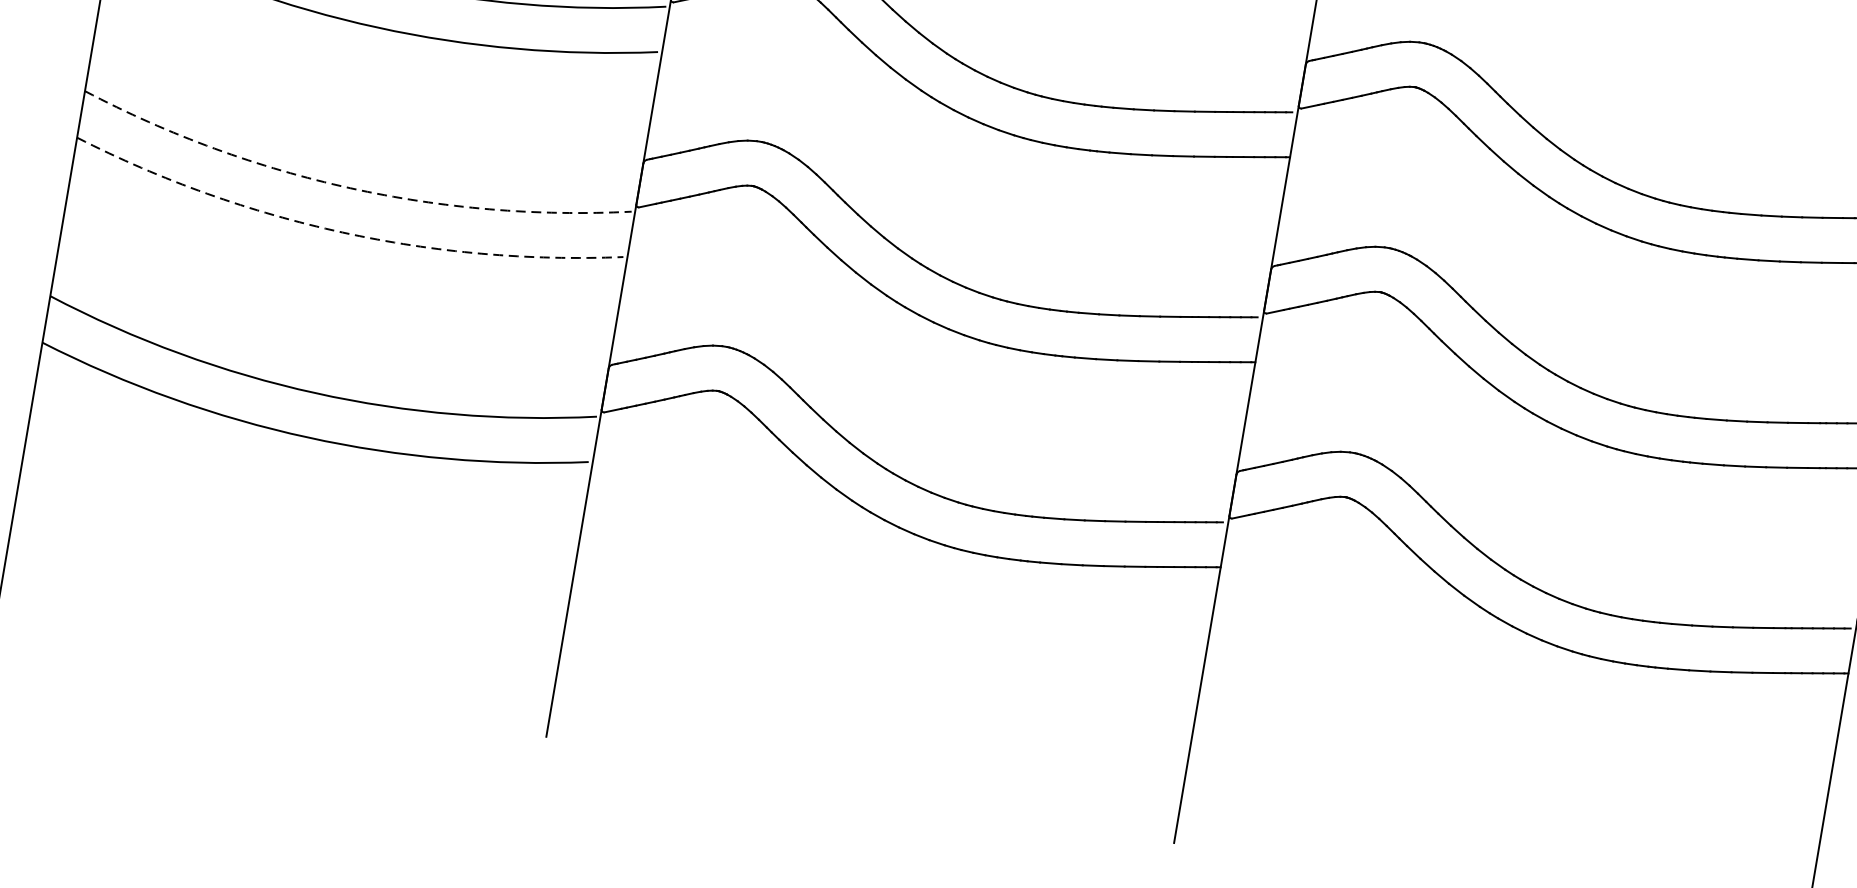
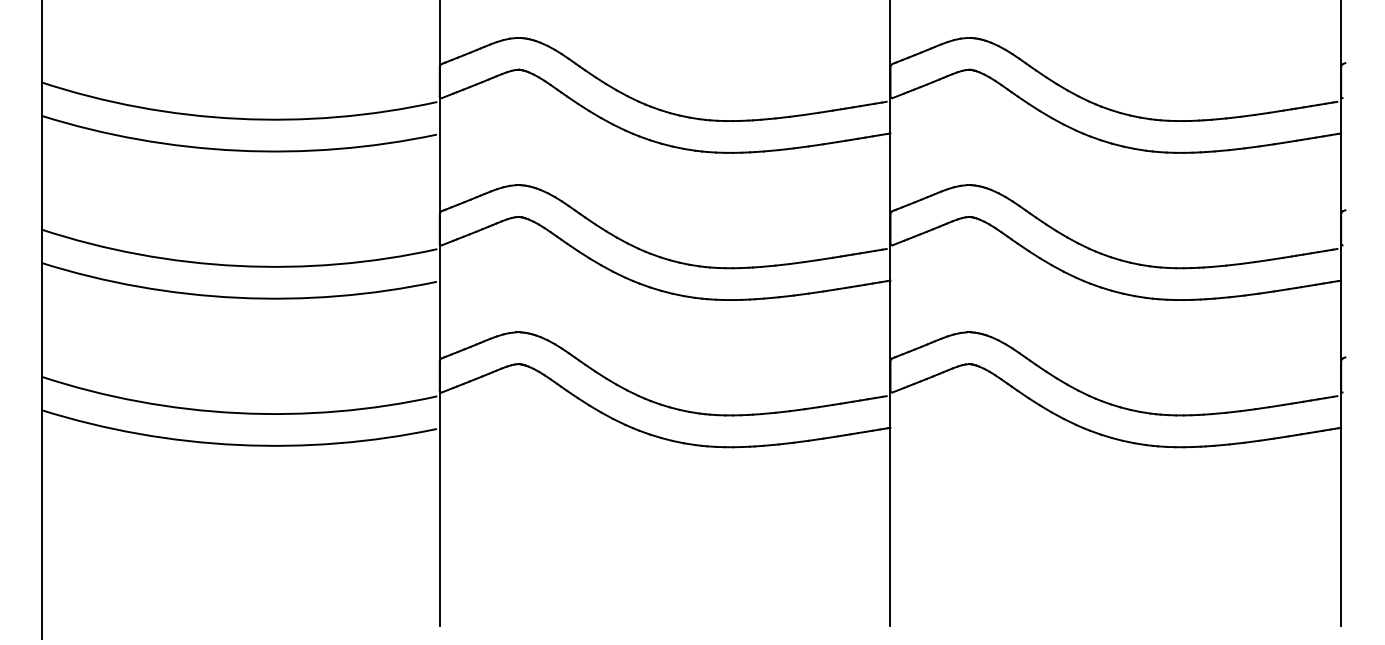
arc: (350, 187) -> (238, 265), dashed -> solid
arc: (343, 232) -> (238, 297), dashed -> solid

